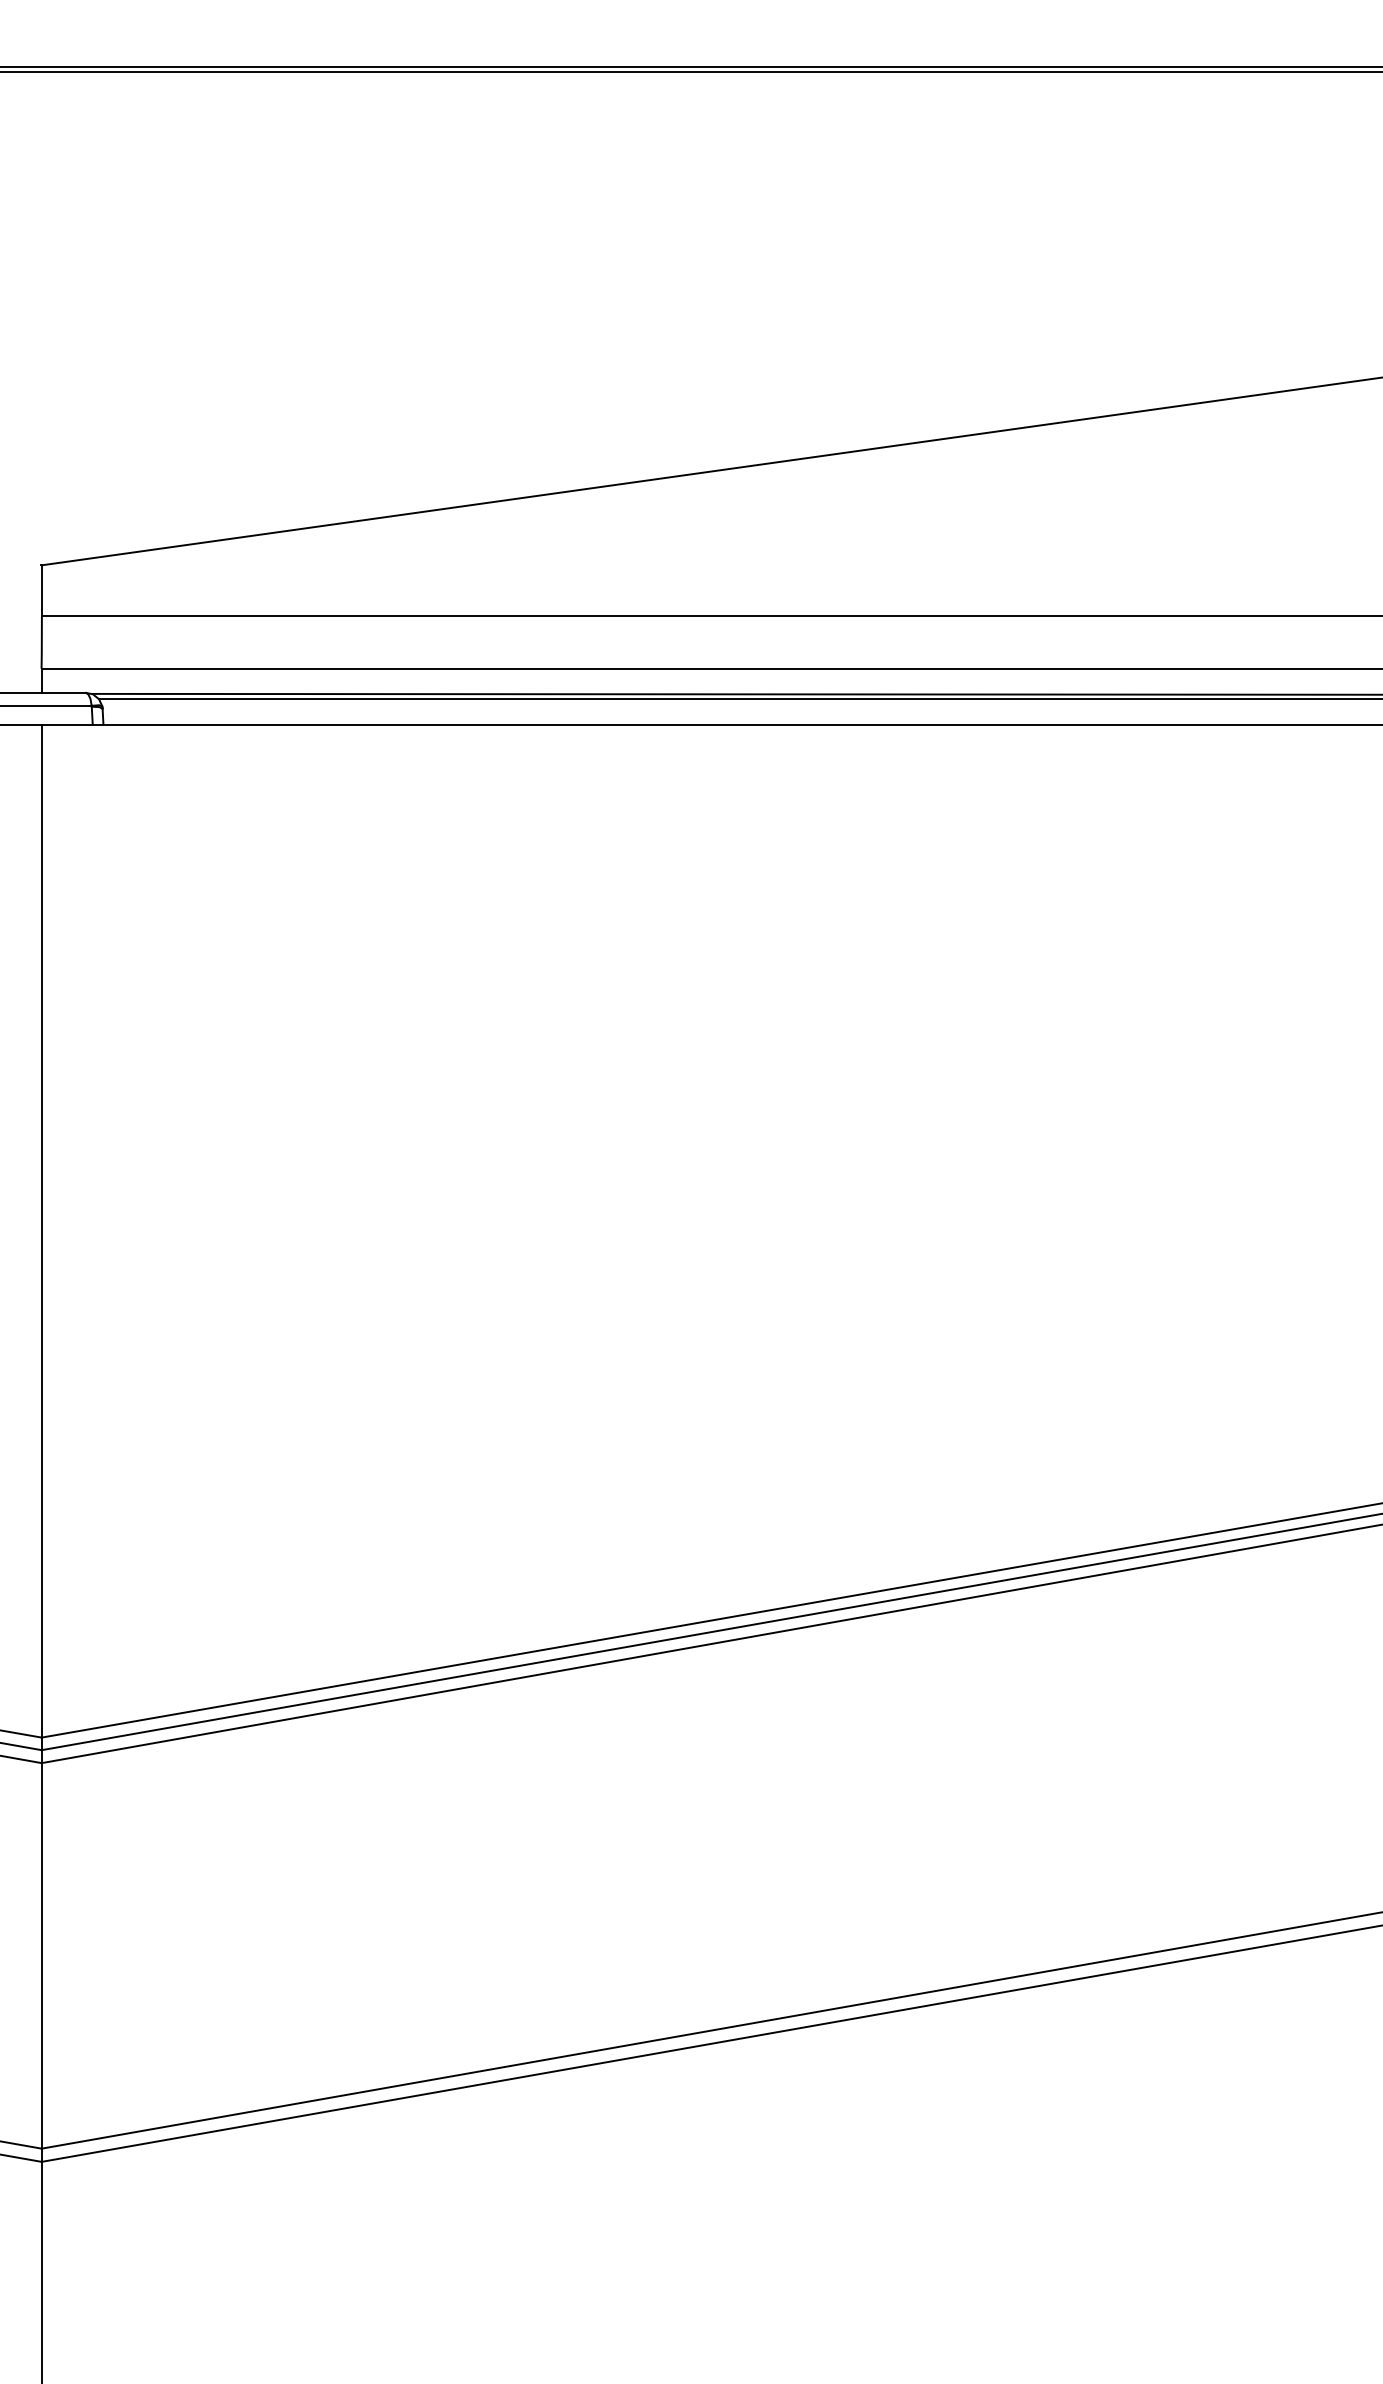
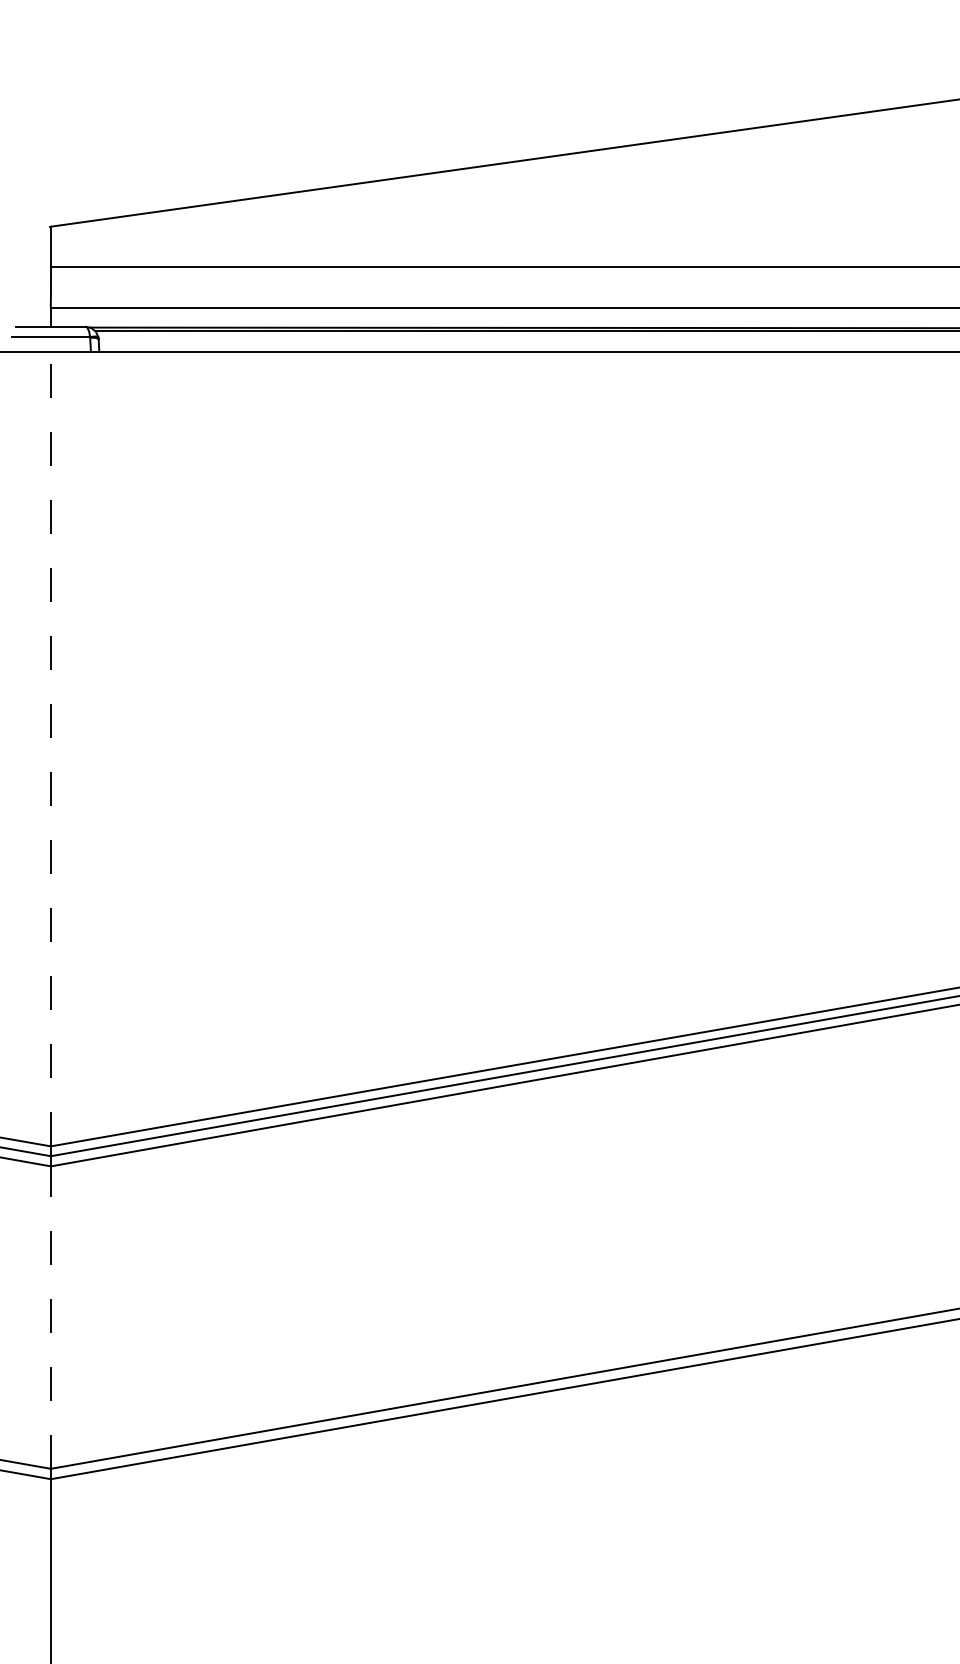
line: (41, 1231) -> (50, 749), solid -> dashed
line: (41, 1955) -> (50, 1317), solid -> dashed

